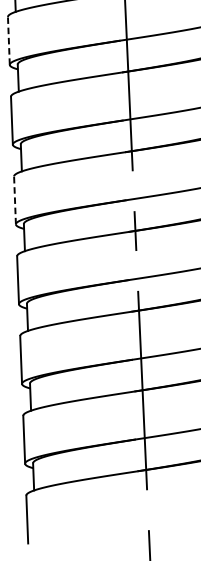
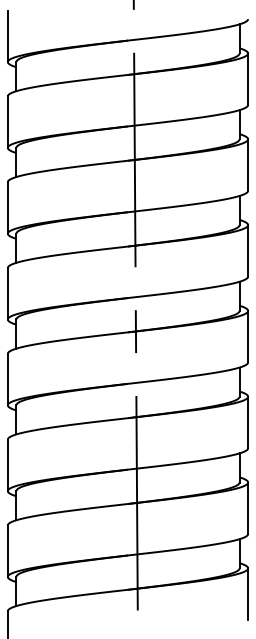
line: (8, 41) -> (7, 122), dashed -> solid
line: (14, 200) -> (7, 293), dashed -> solid

